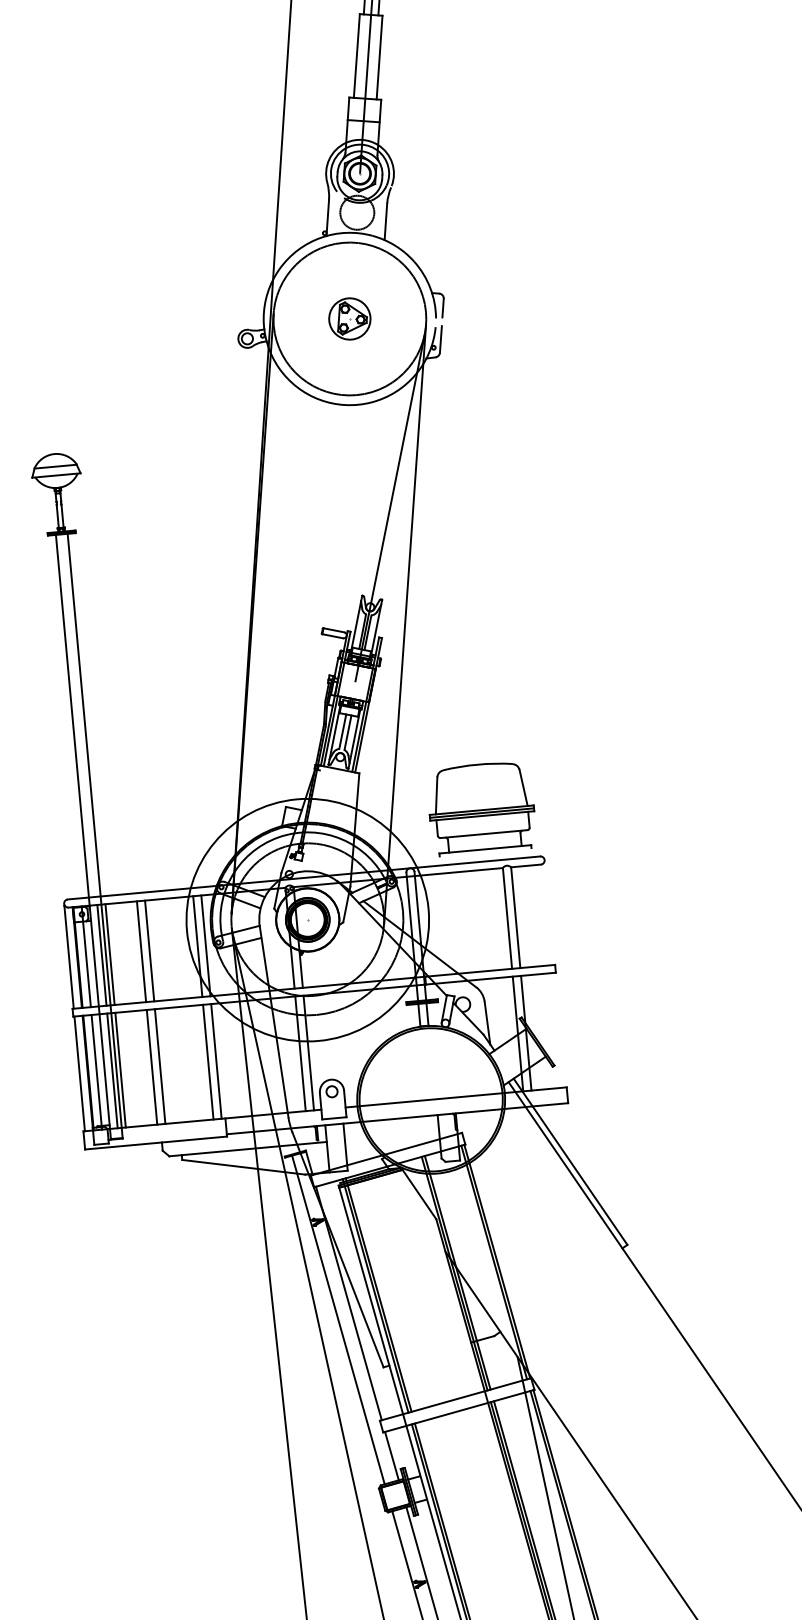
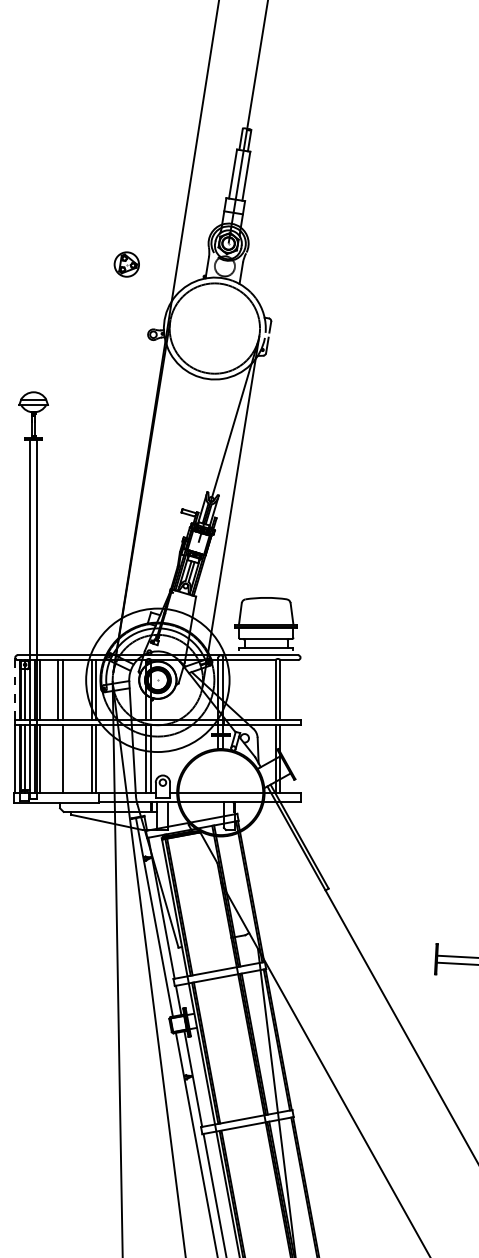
part: (349, 318) -> (126, 264), moved
line: (69, 957) -> (15, 689), solid -> dashed
line: (152, 1067) -> (58, 758), removed

